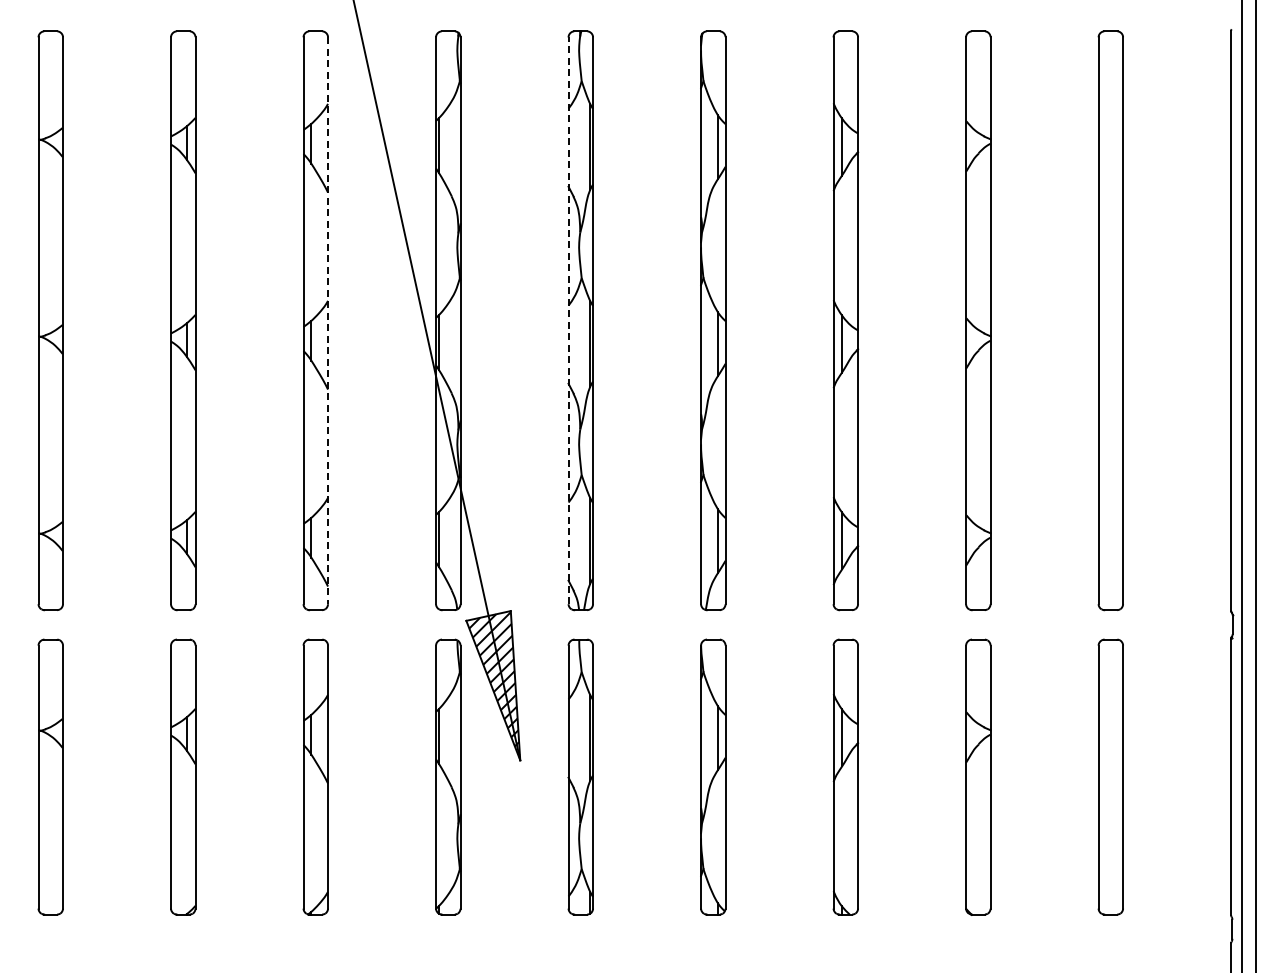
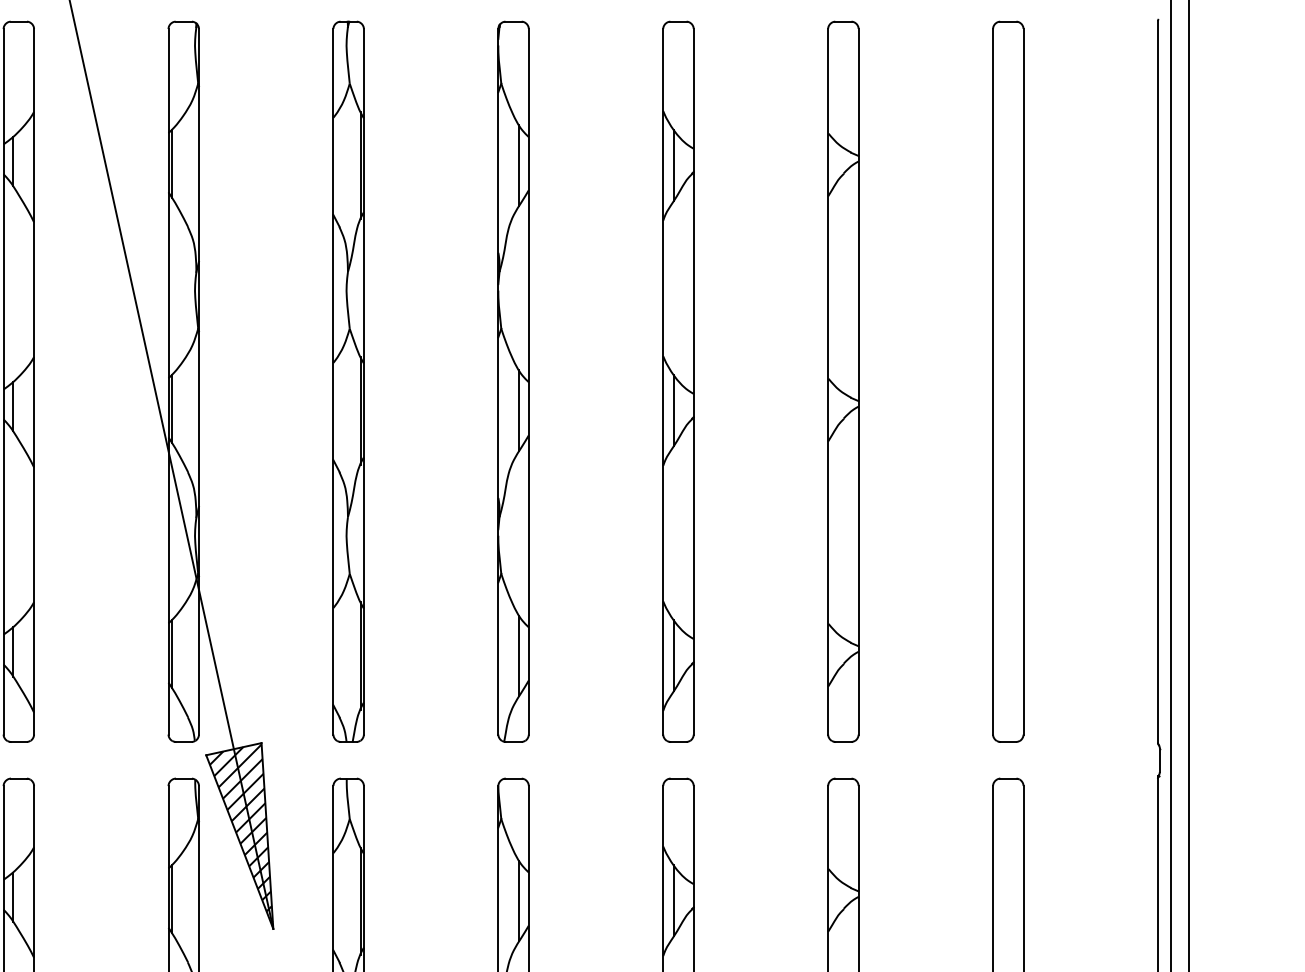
line: (568, 320) -> (333, 381), dashed -> solid
line: (328, 321) -> (34, 382), dashed -> solid

